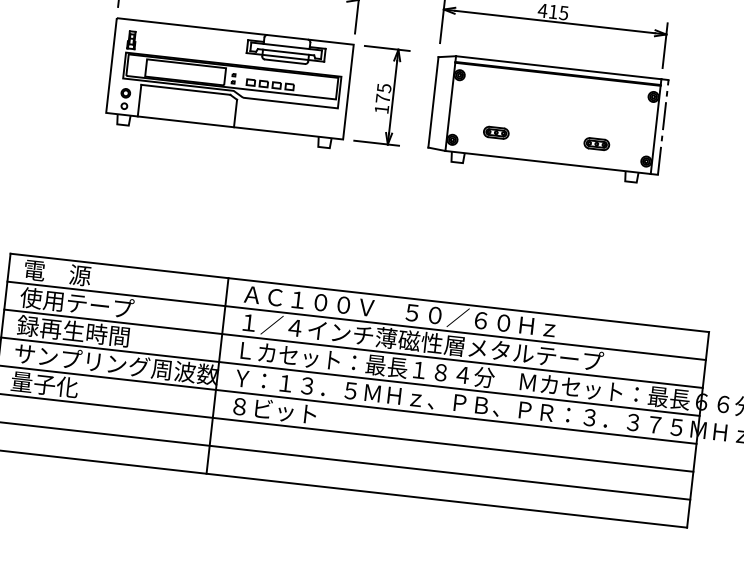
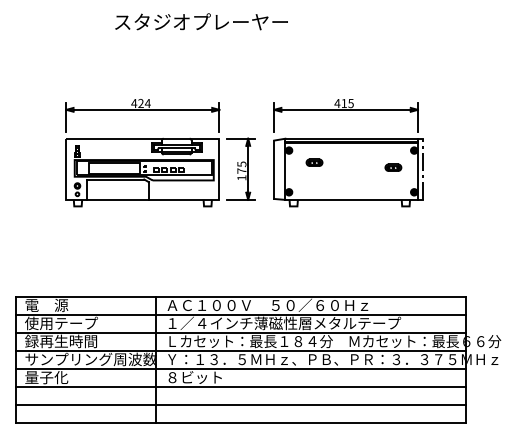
part: (496, 132) -> (314, 162), moved
part: (596, 143) -> (393, 167), moved

